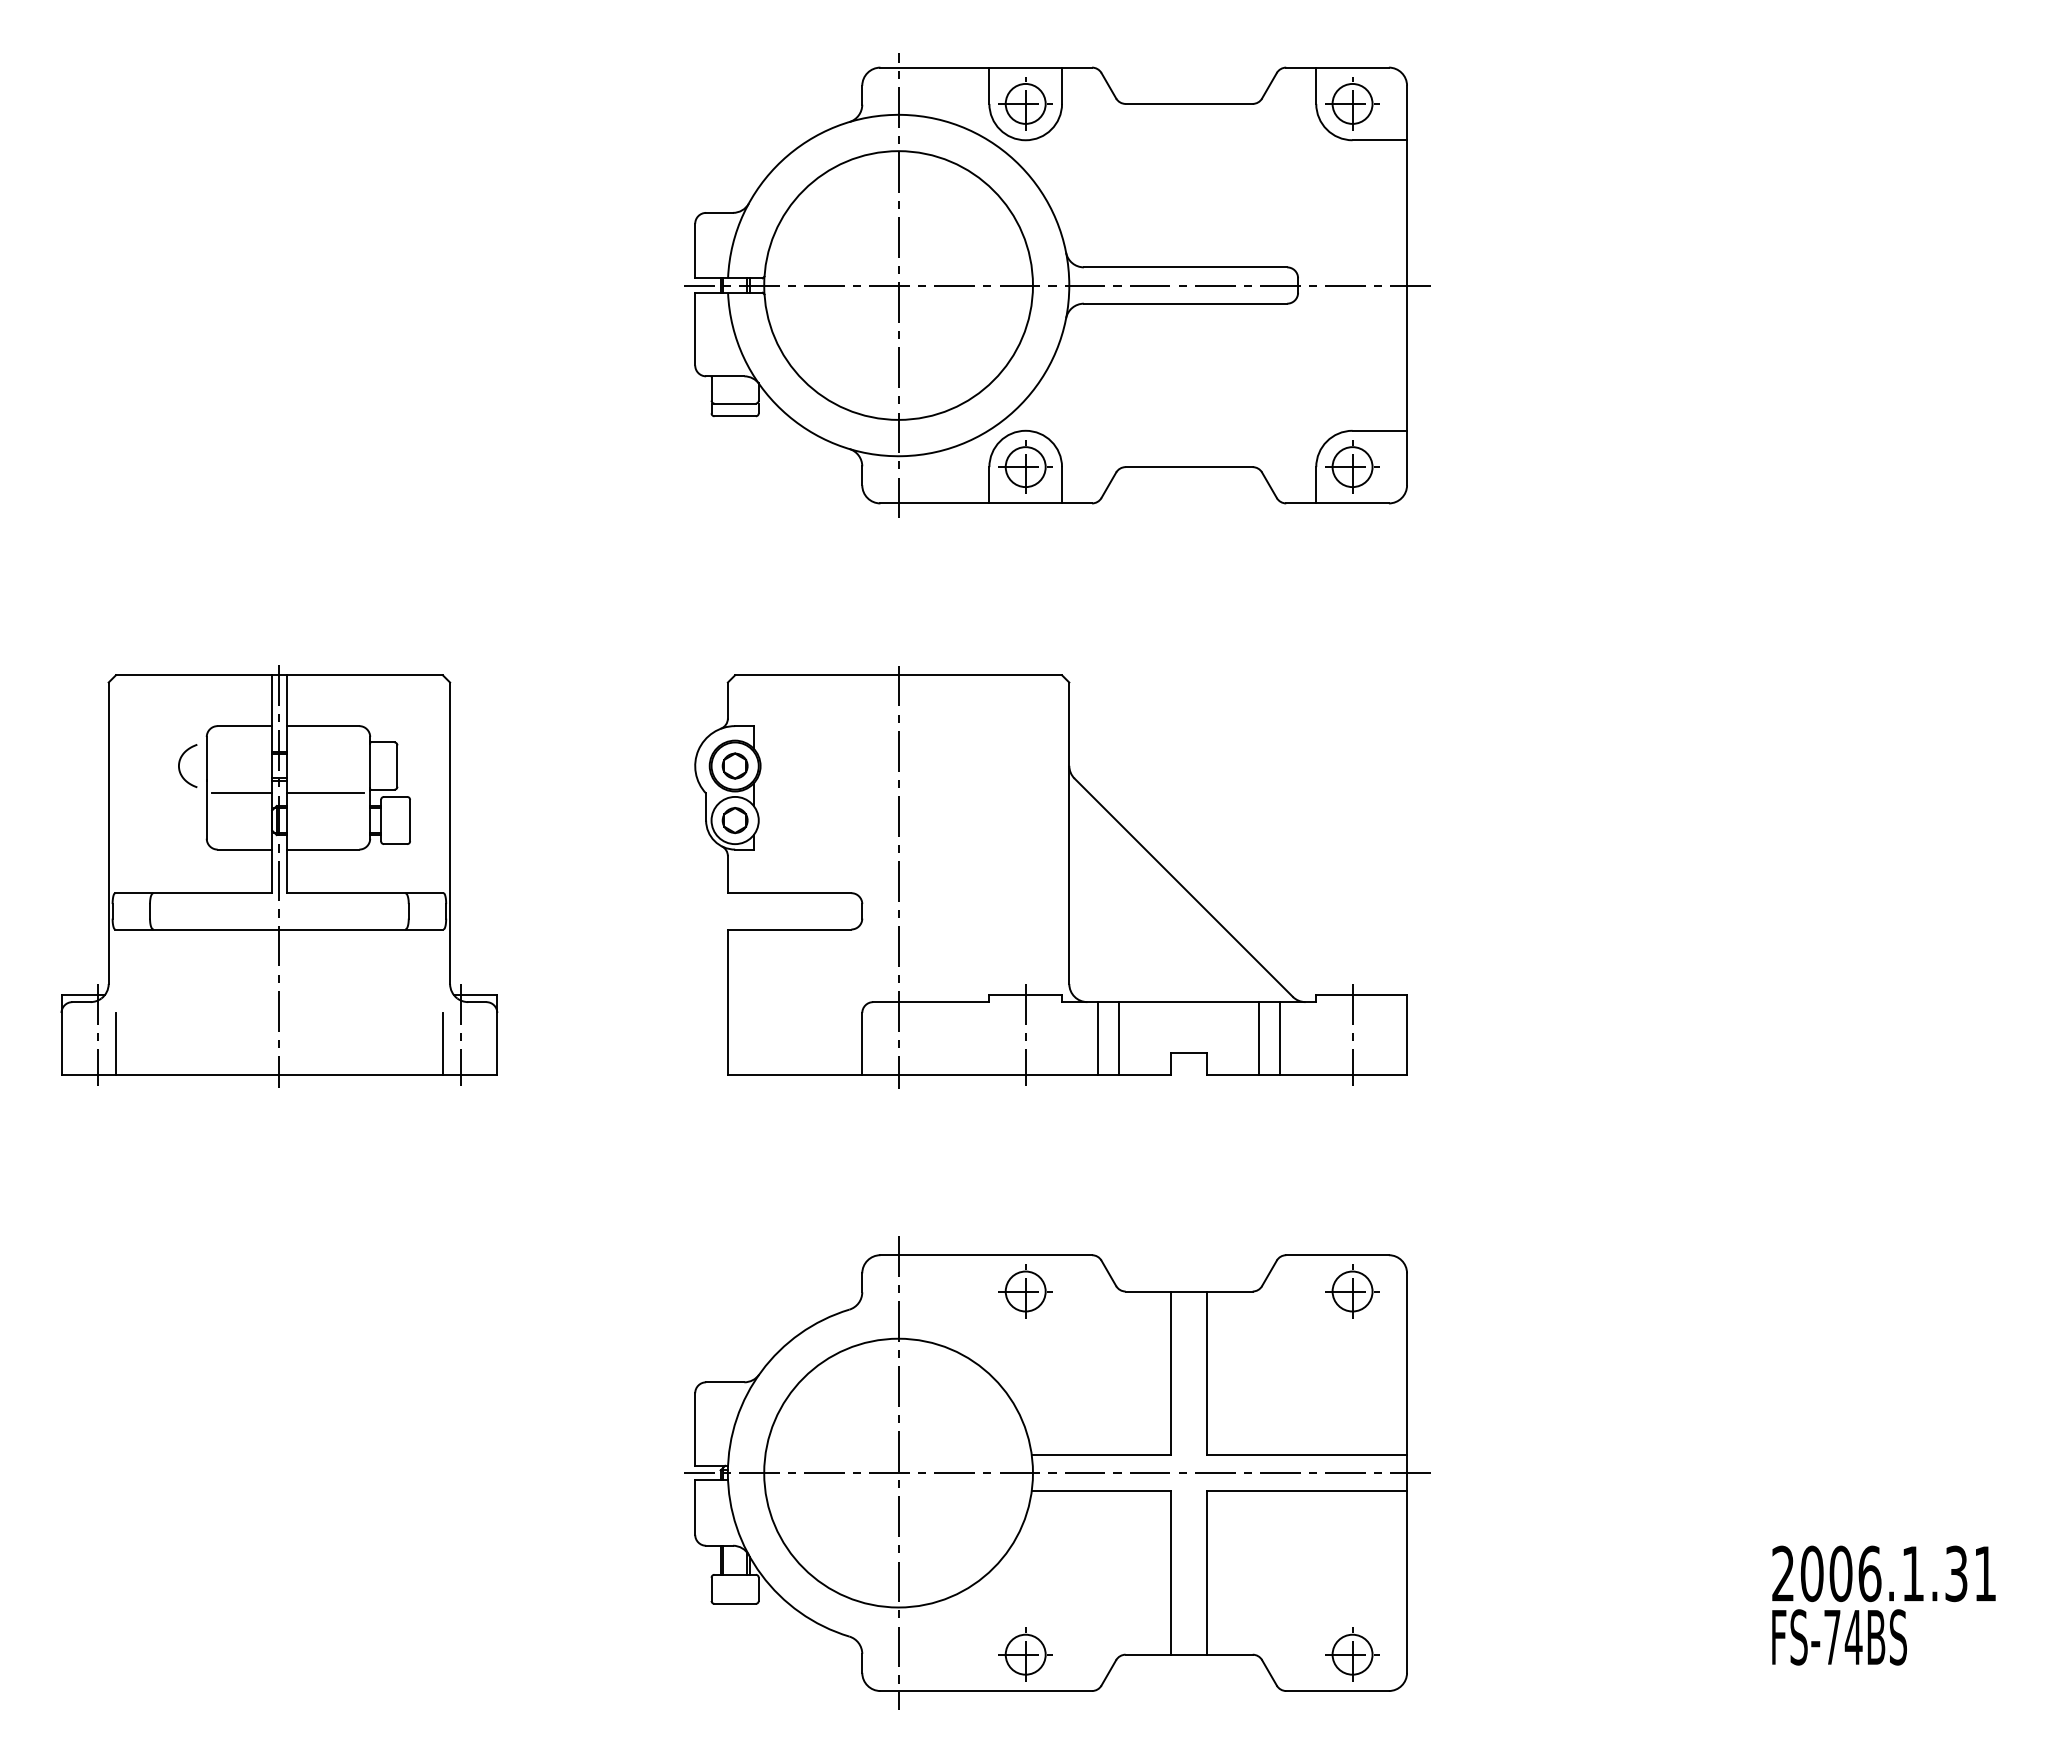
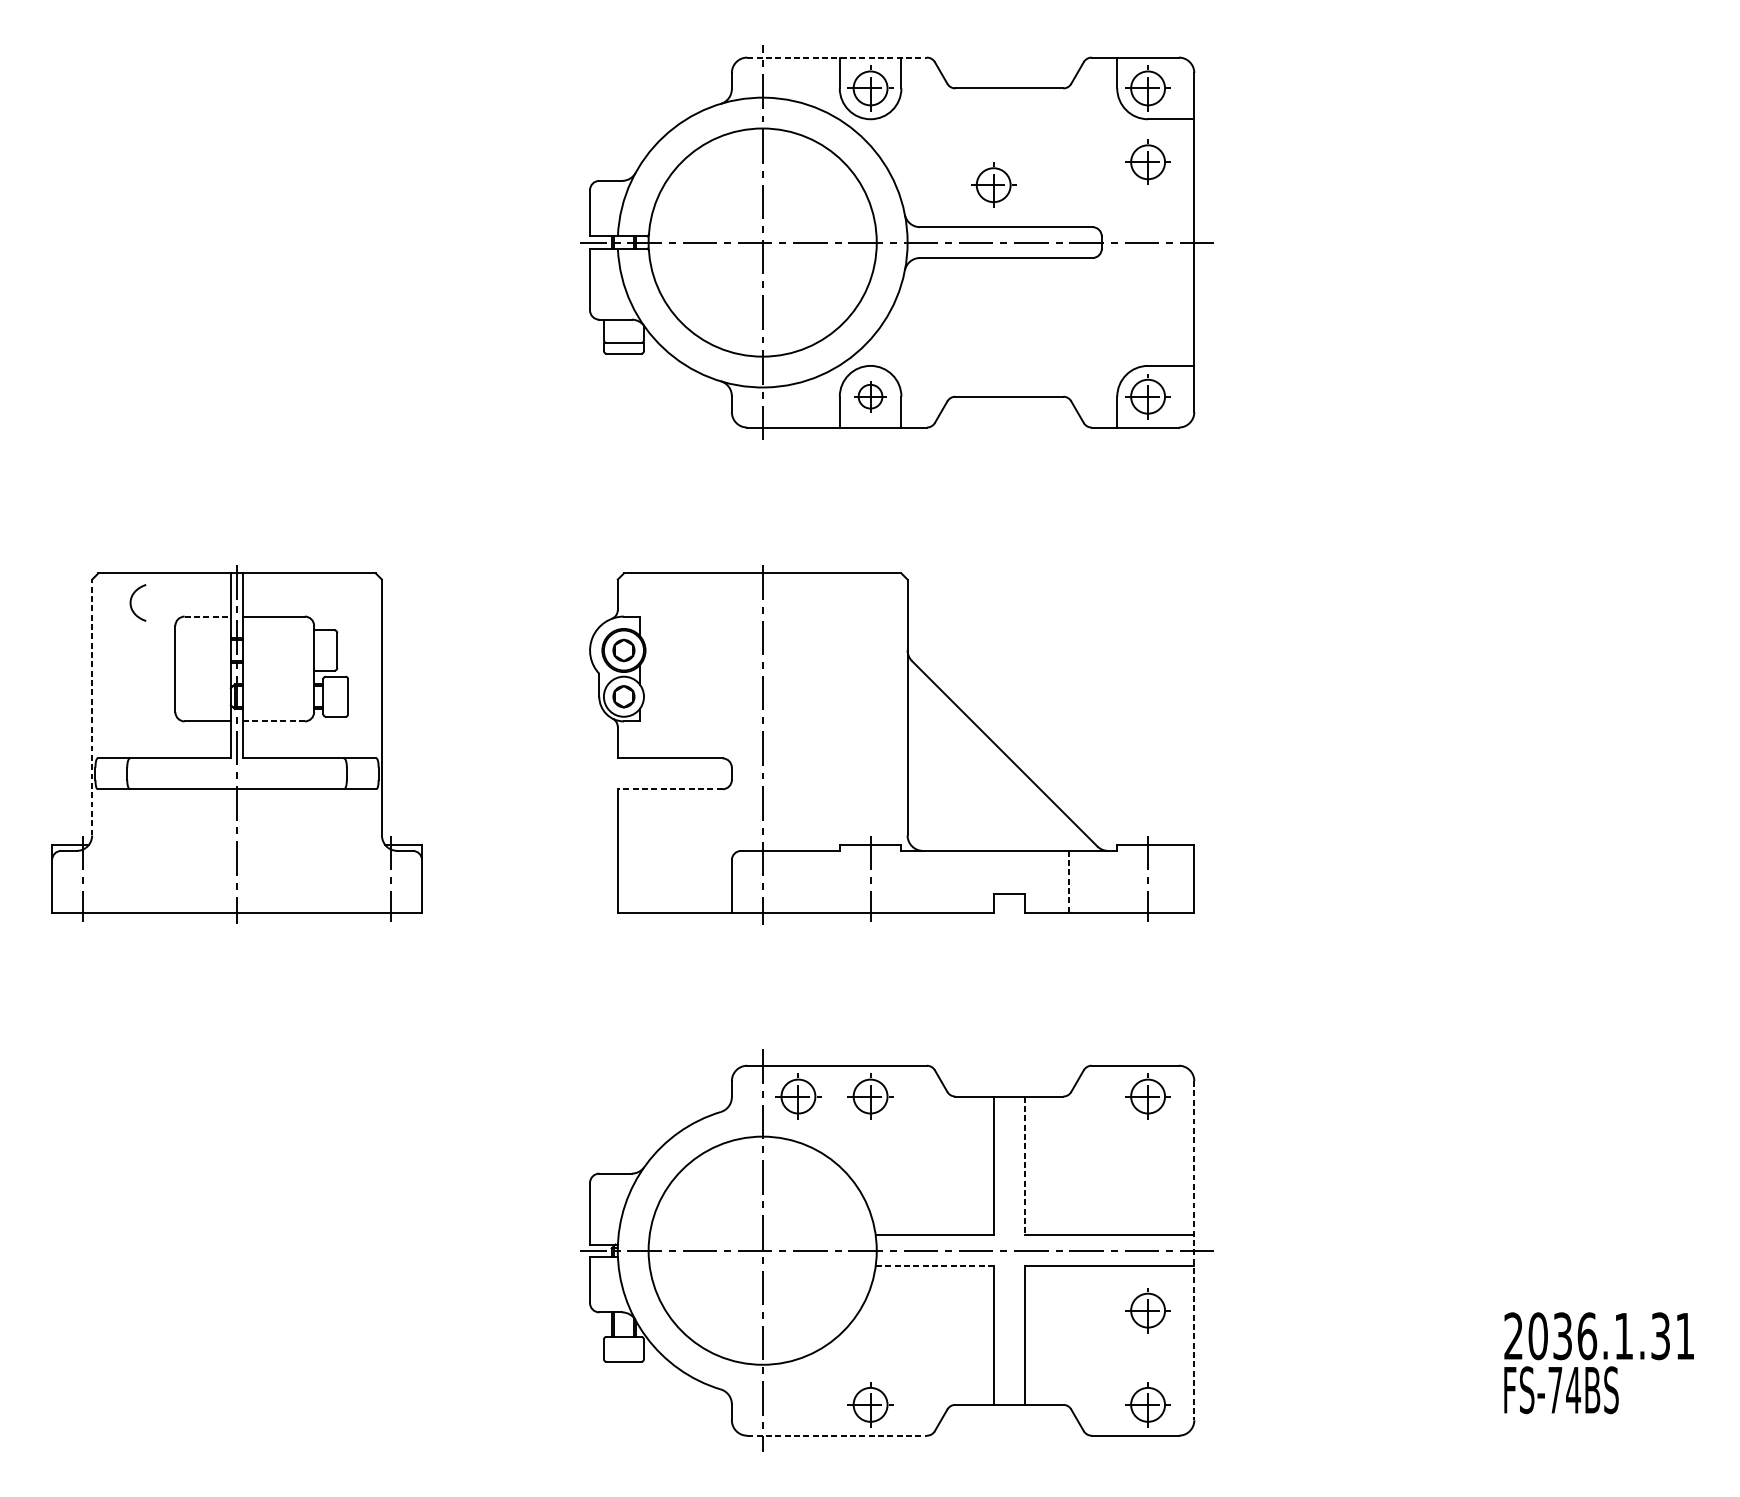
line: (986, 67) -> (837, 57), solid -> dashed
part: (1352, 190) -> (1148, 161), added
part: (1170, 217) -> (993, 184), added
part: (1025, 466) -> (870, 396), size x0.7
line: (245, 726) -> (208, 616), solid -> dashed
curve: (180, 769) -> (131, 605), moved
line: (242, 793) -> (205, 673), removed
line: (325, 793) -> (276, 673), removed
line: (108, 833) -> (91, 707), solid -> dashed
line: (322, 849) -> (273, 721), solid -> dashed
line: (789, 929) -> (670, 789), solid -> dashed
line: (1258, 1037) -> (1068, 880), solid -> dashed
line: (1098, 1038) -> (932, 881), removed
line: (1119, 1038) -> (950, 881), removed
line: (1279, 1038) -> (1086, 881), removed
line: (115, 1043) -> (97, 886), removed
line: (442, 1043) -> (375, 886), removed
part: (940, 1291) -> (798, 1096), added
line: (1207, 1373) -> (1024, 1166), solid -> dashed
line: (1407, 1473) -> (1194, 1251), solid -> dashed
line: (1101, 1491) -> (934, 1266), solid -> dashed
part: (1352, 1543) -> (1148, 1310), added
text: (1840, 1573) -> (1562, 1335), 2006.1.31 -> 2036.1.31
line: (986, 1691) -> (837, 1436), solid -> dashed

